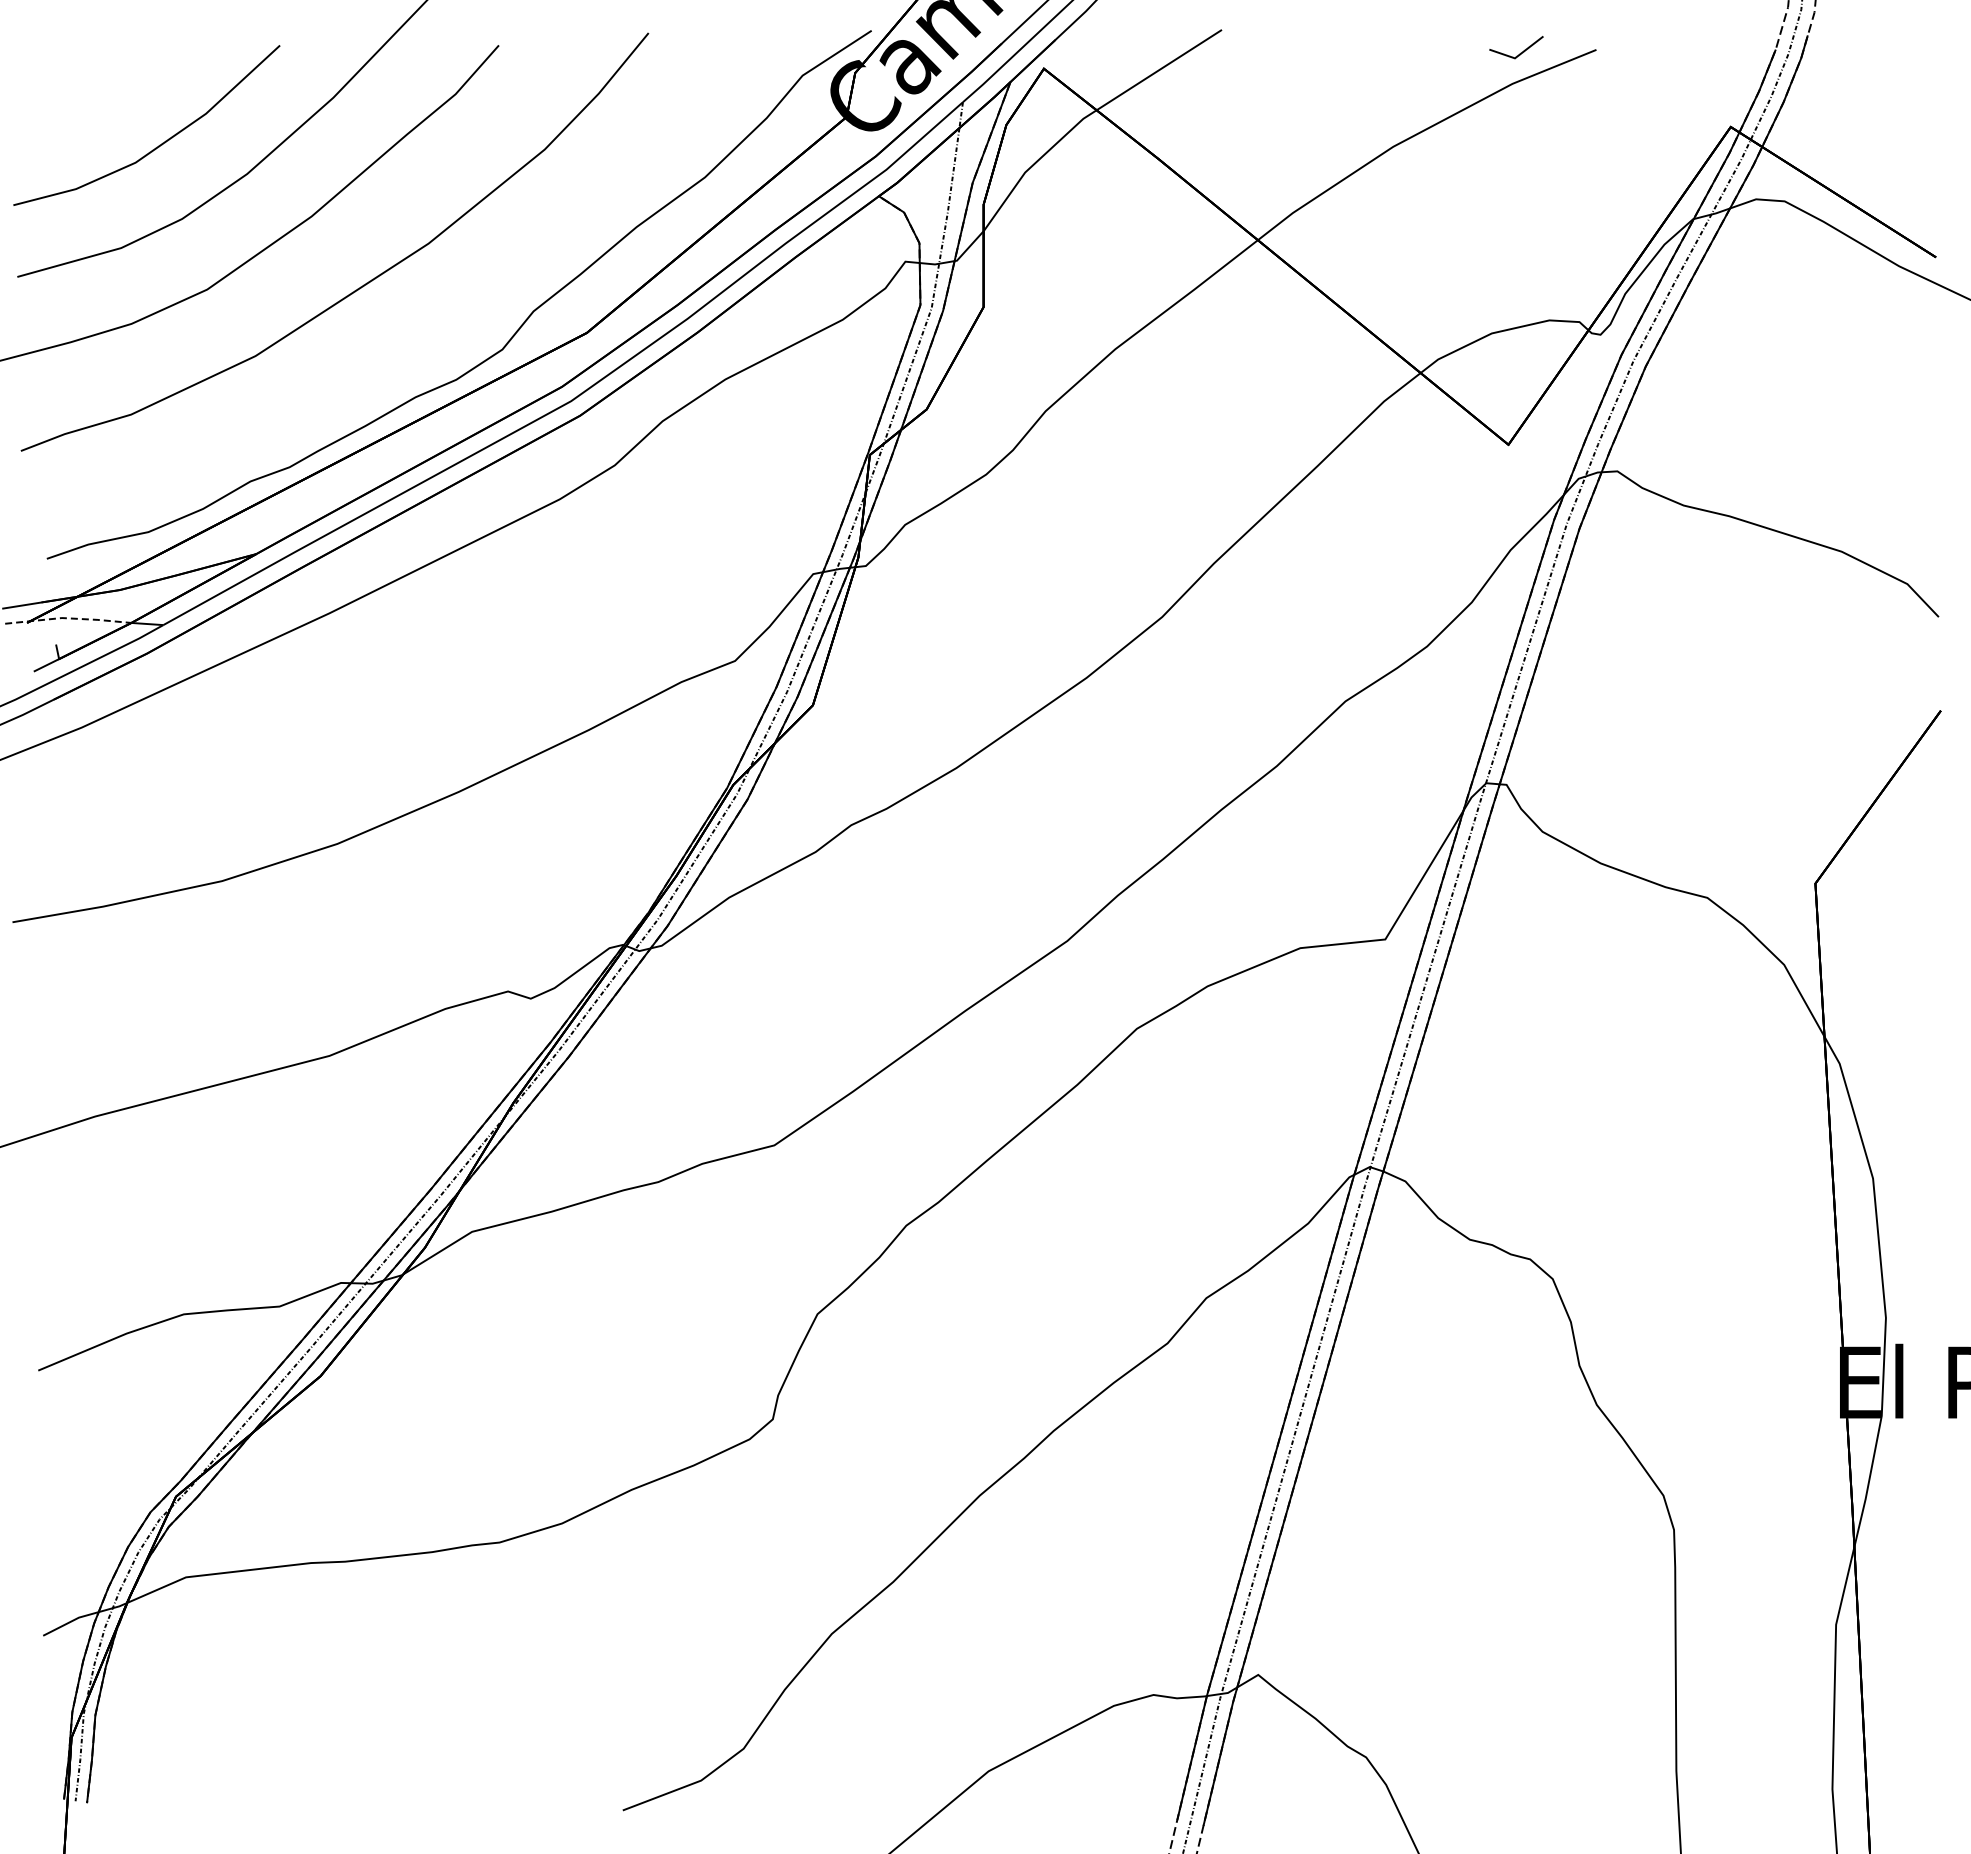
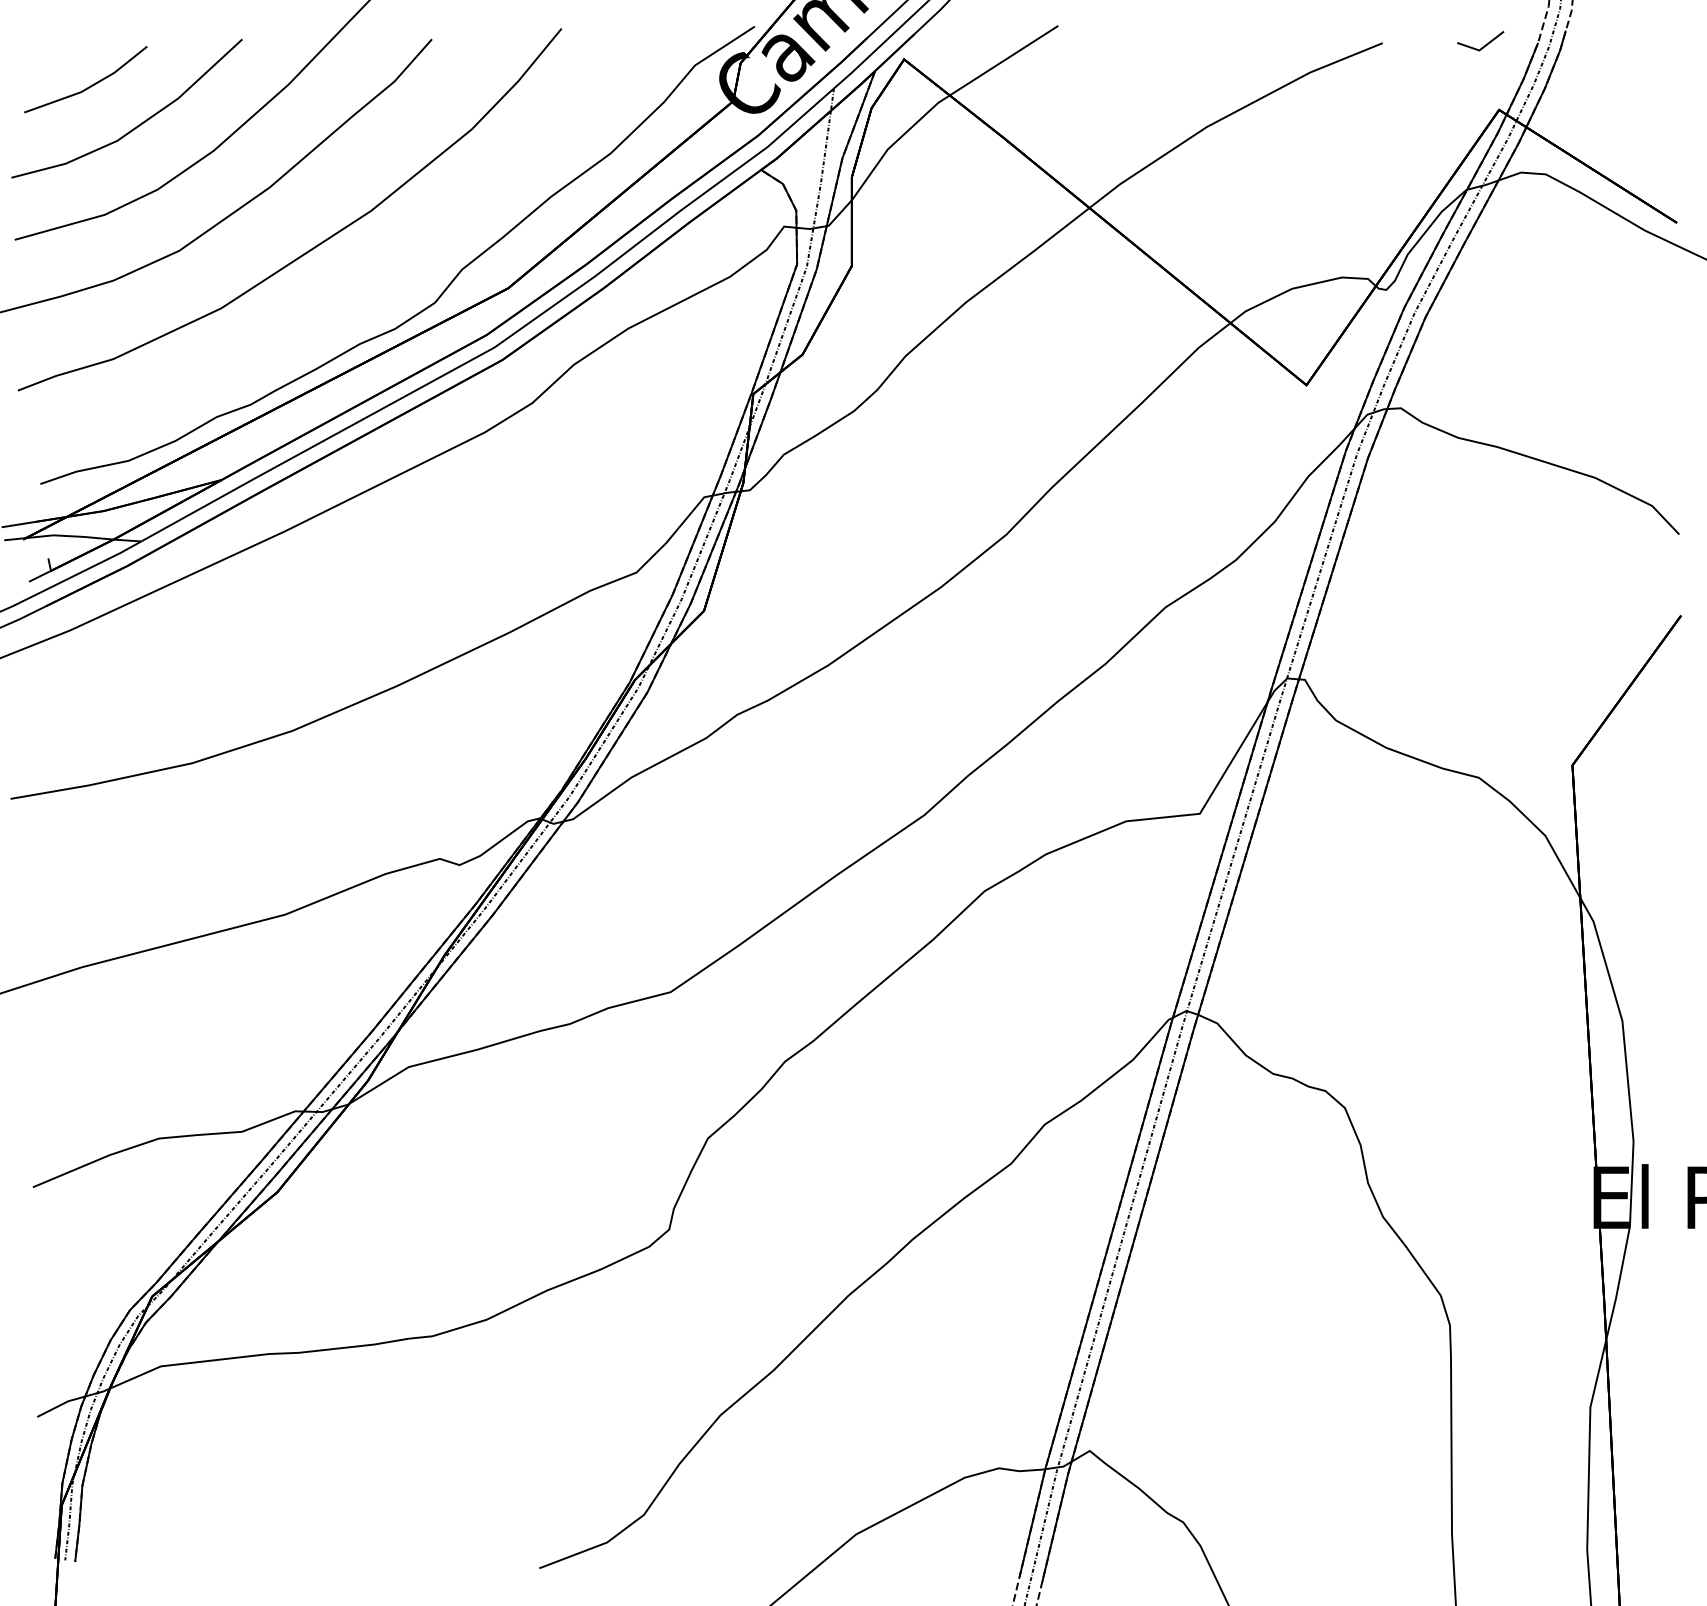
line: (1520, 52) -> (1484, 45), moved
line: (103, 99) -> (89, 86), added
line: (68, 618) -> (59, 535), dashed -> solid

